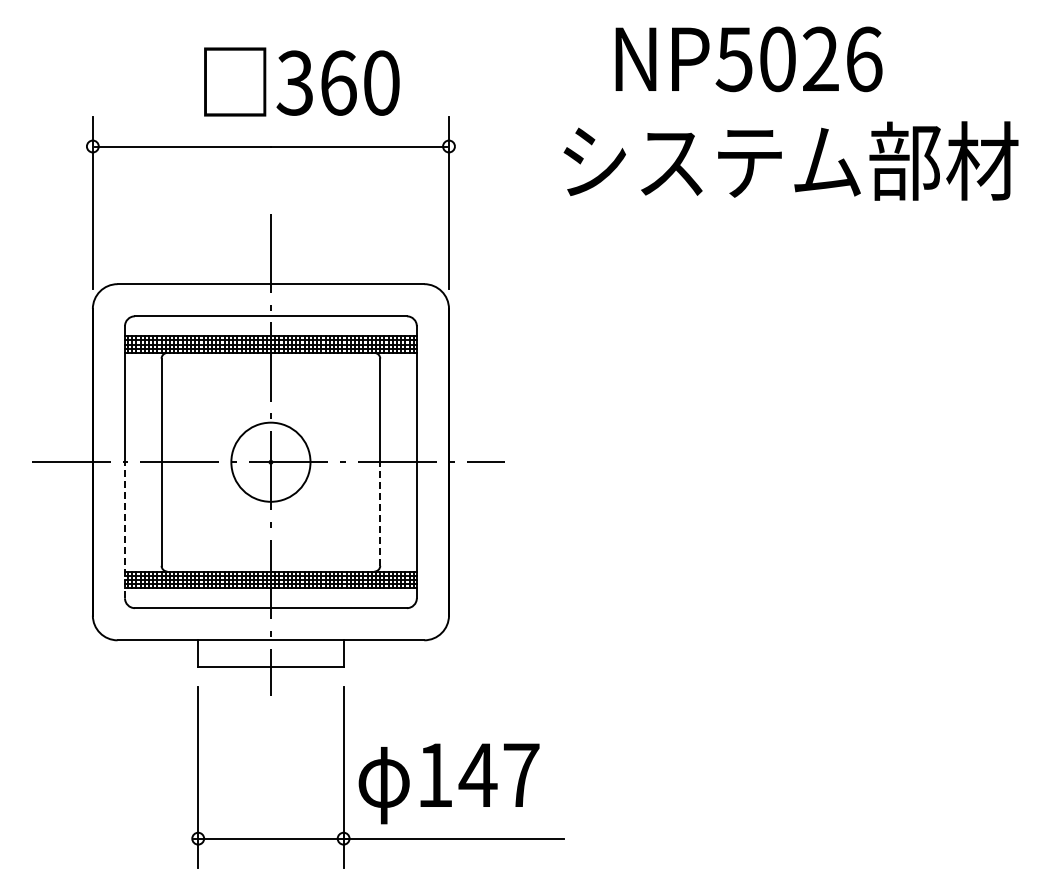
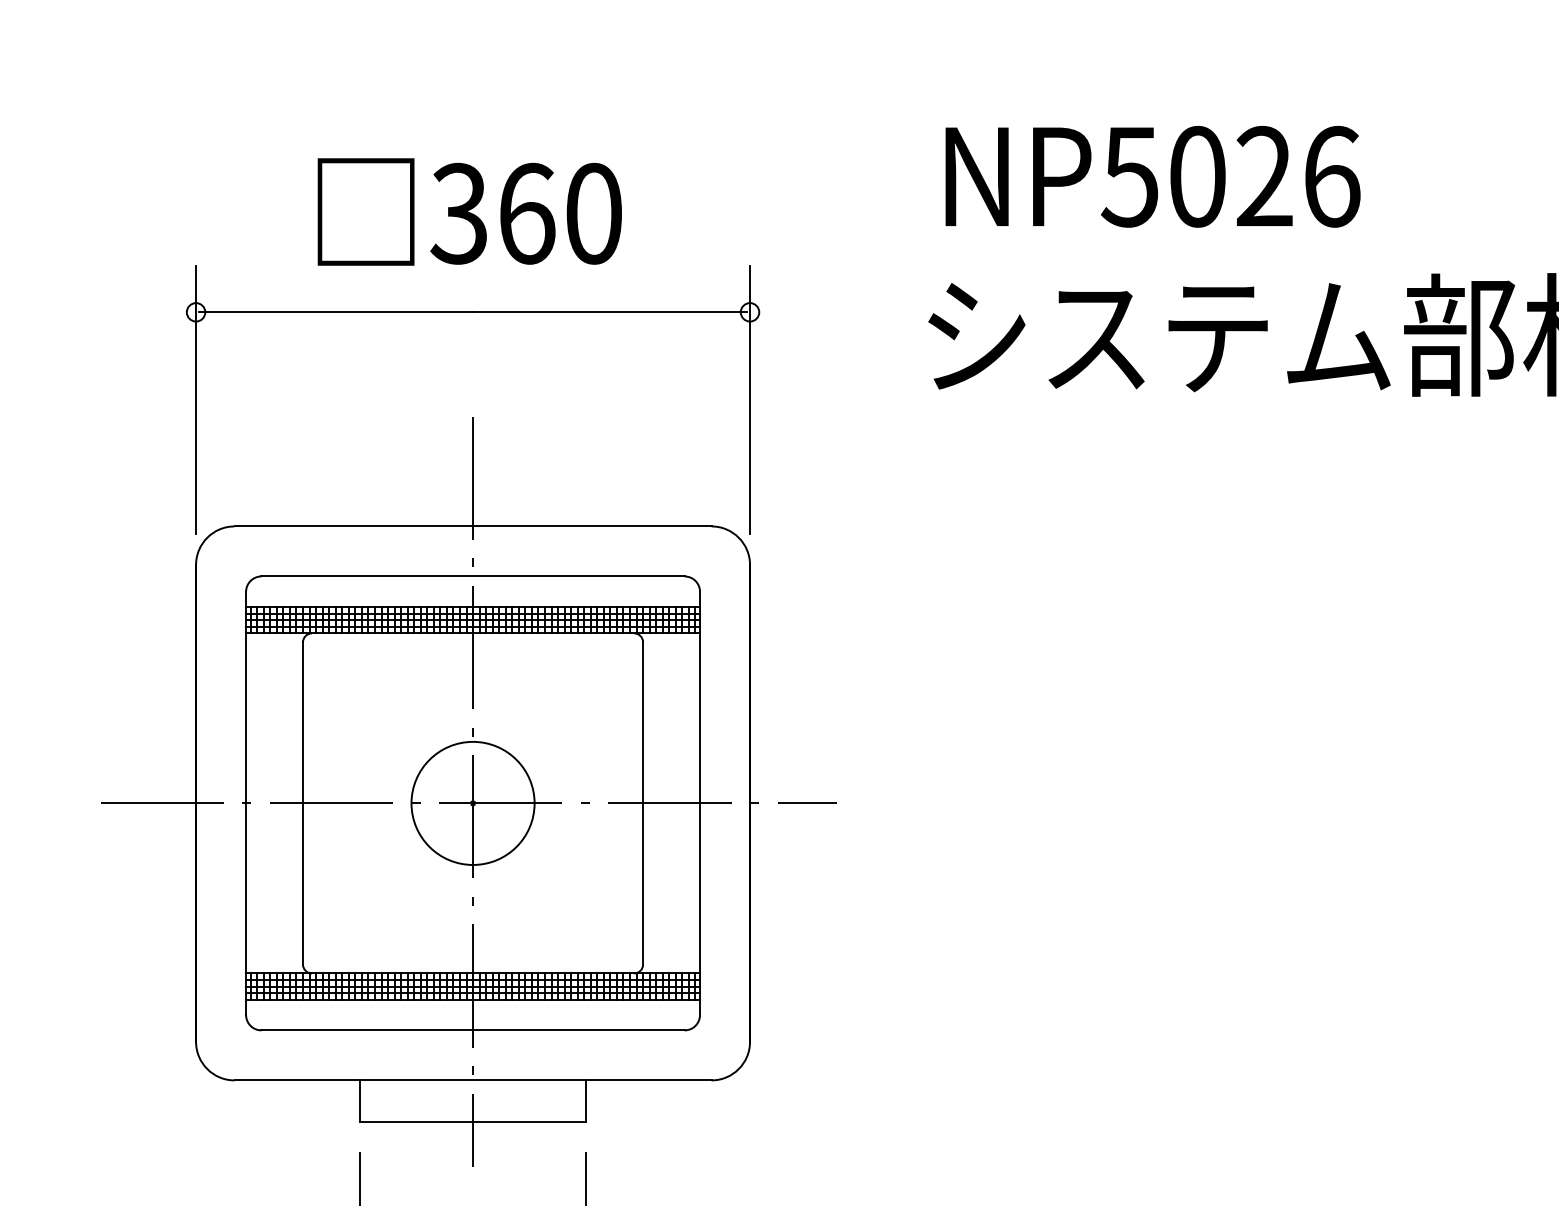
text: (748, 59) -> (1152, 176), moved
text: (301, 81) -> (469, 211), moved
line: (380, 514) -> (643, 884), dashed -> solid
line: (125, 529) -> (246, 908), dashed -> solid

